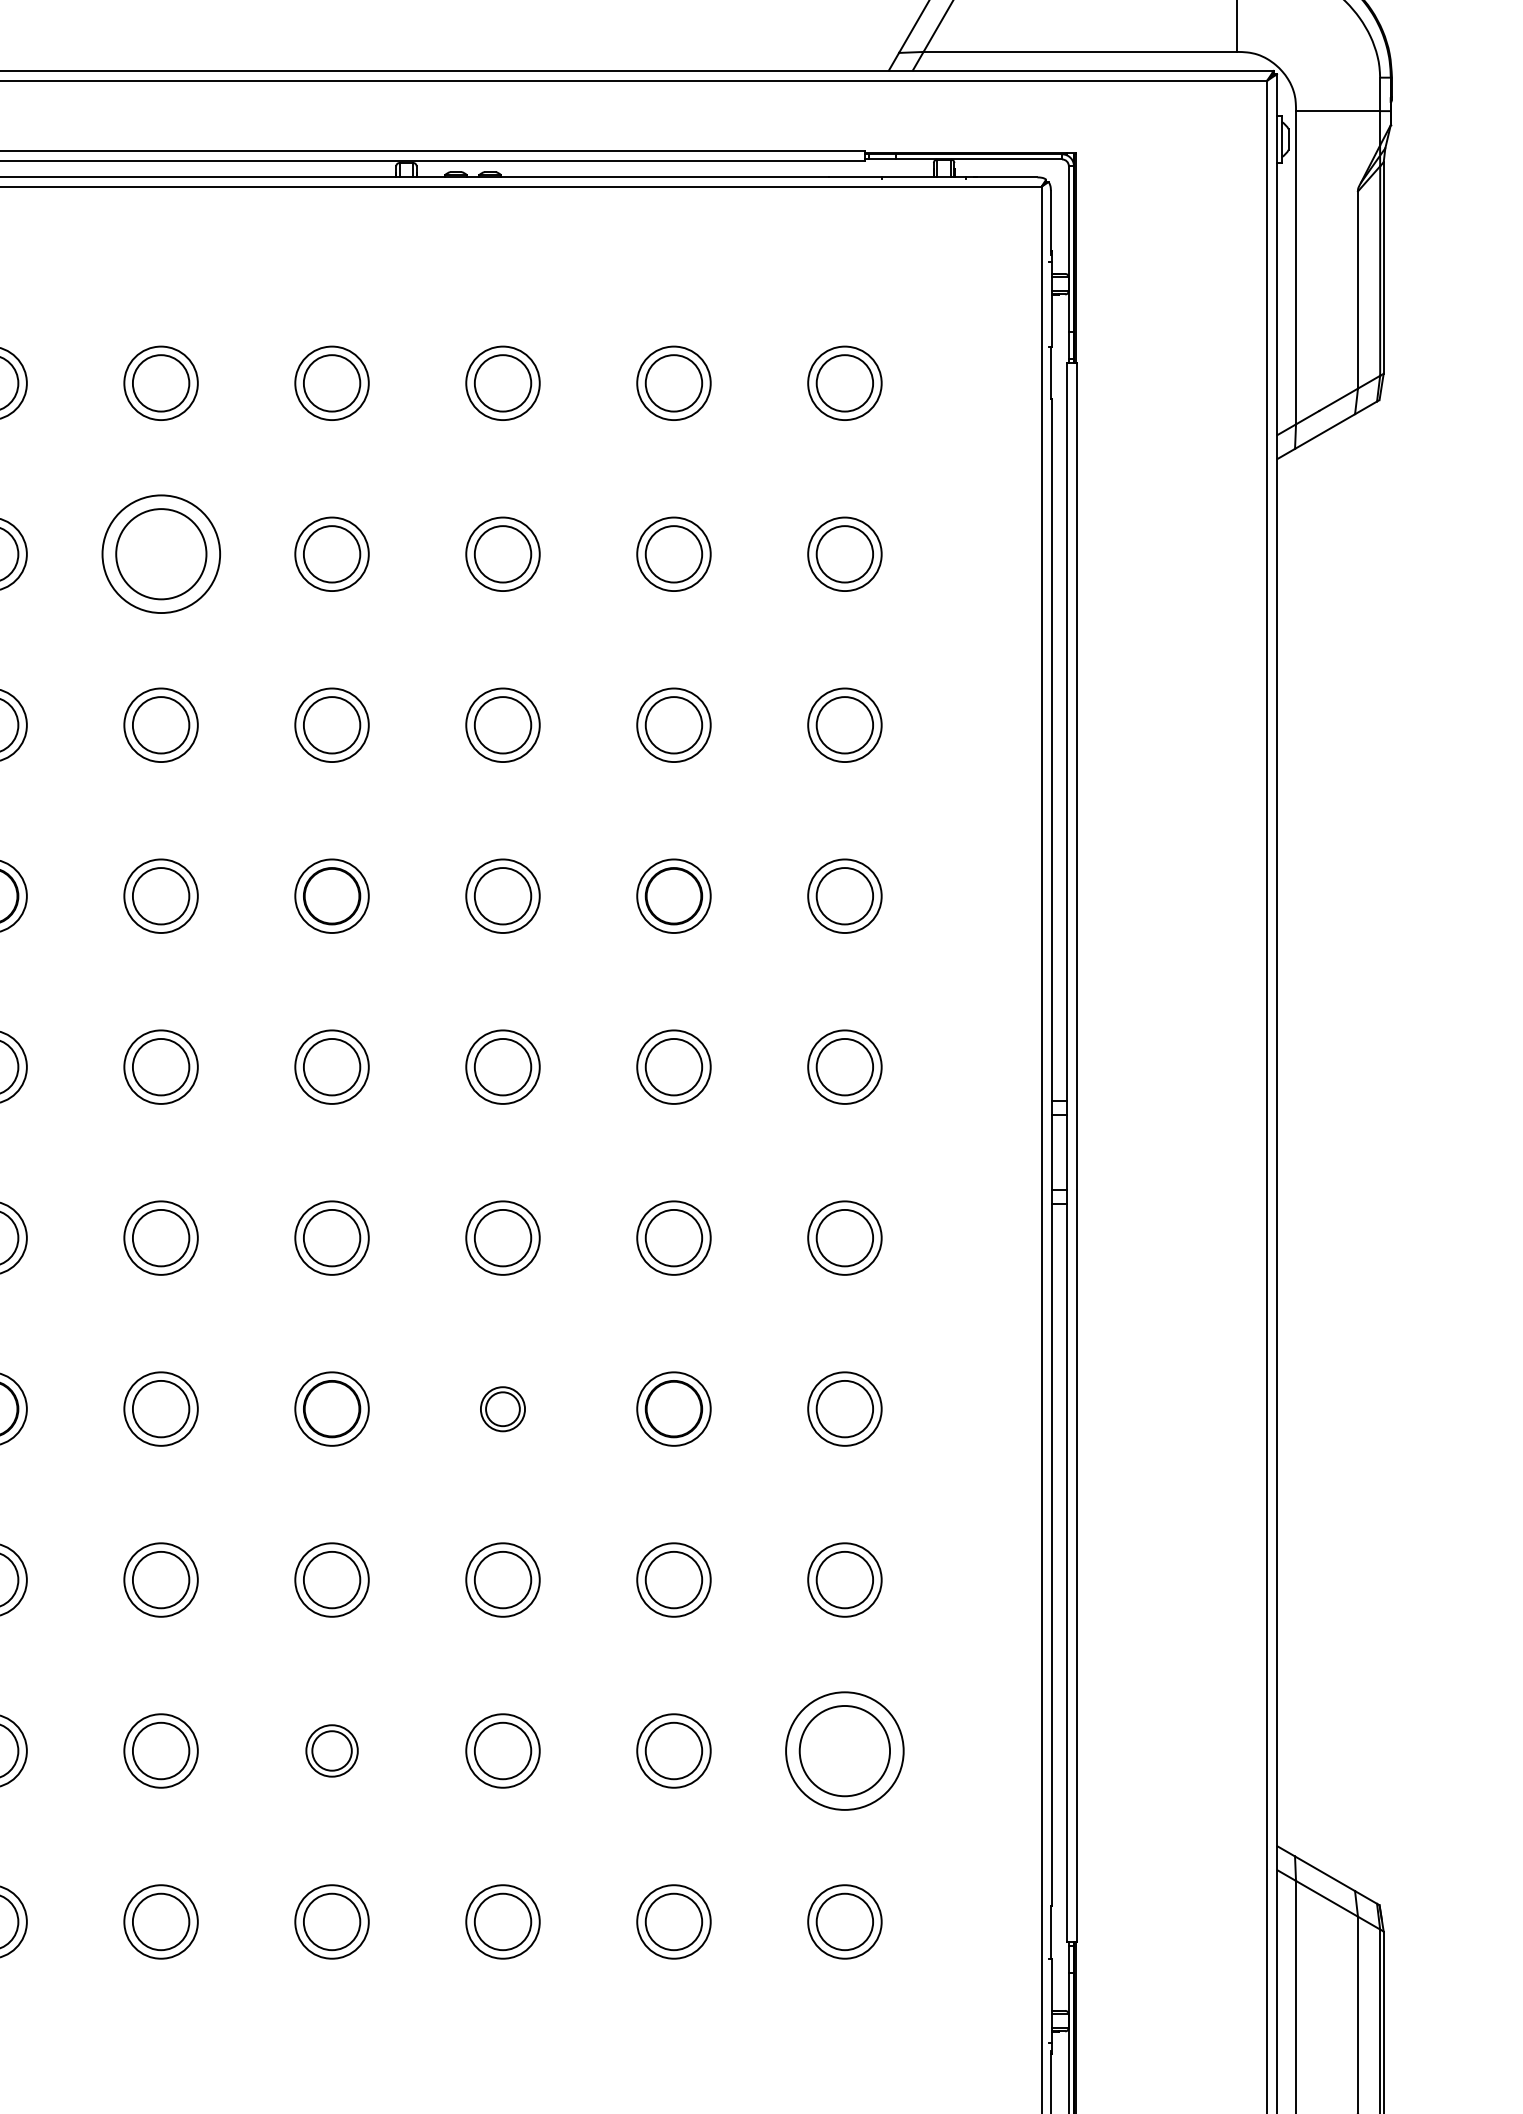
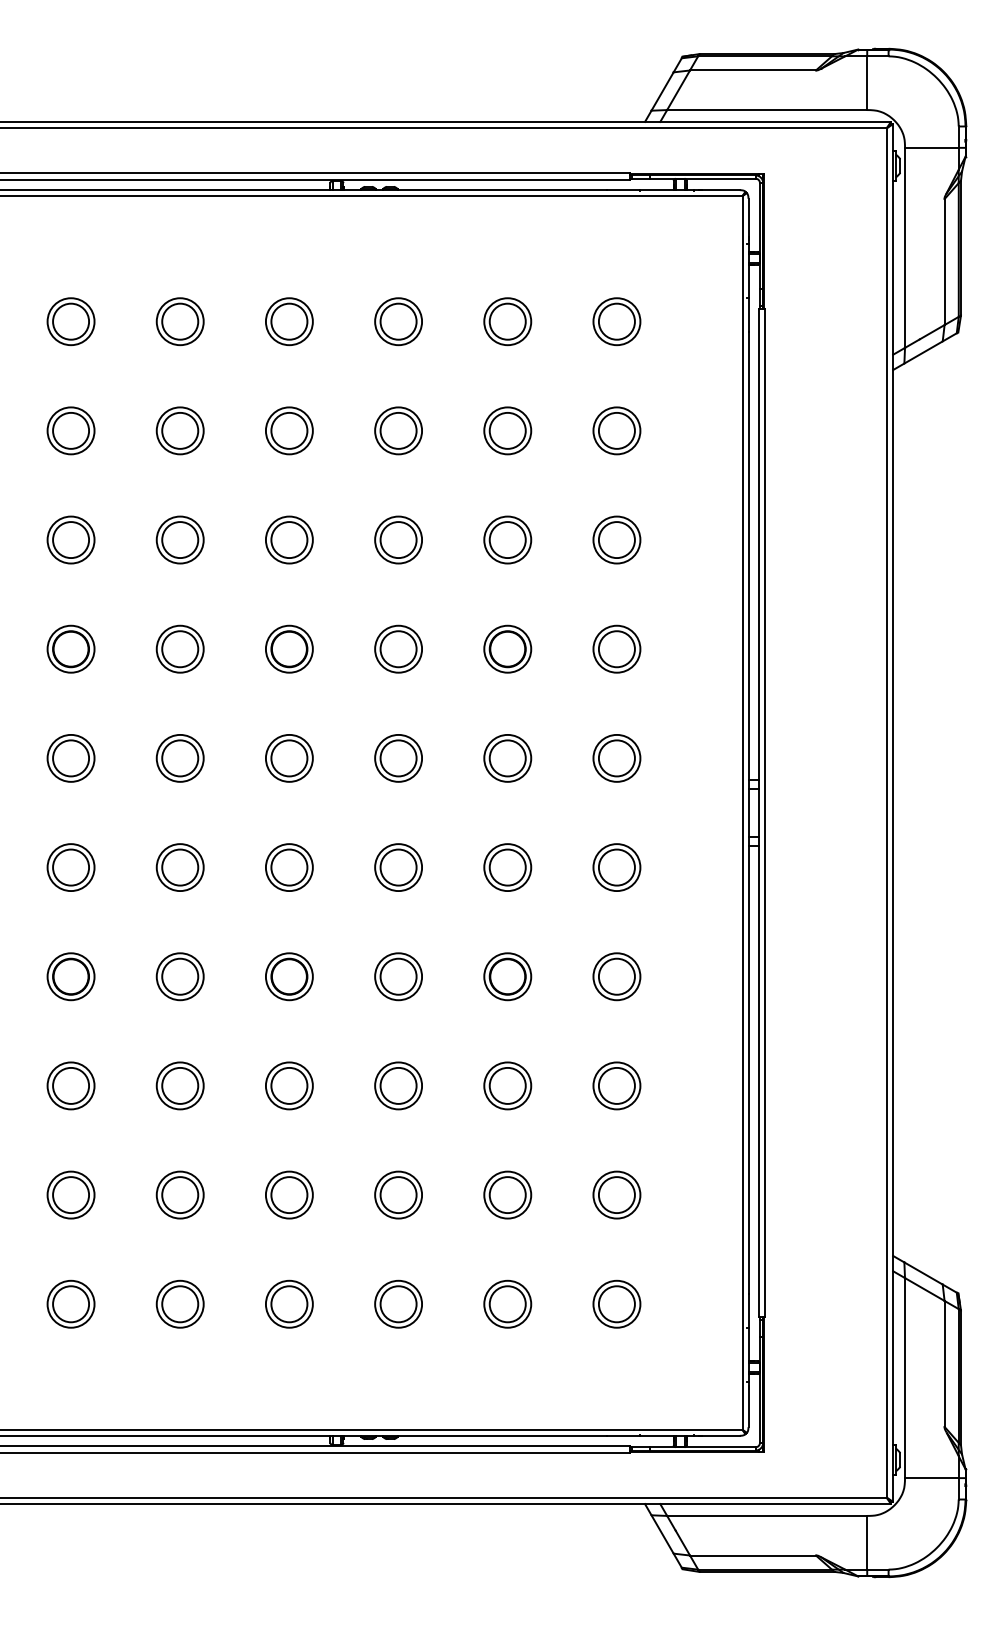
part: (159, 553) -> (179, 430), size x0.62
part: (502, 1408) -> (398, 976), size x1.67
part: (332, 1750) -> (289, 1194), size x1.43
part: (844, 1750) -> (616, 1194), size x0.62

